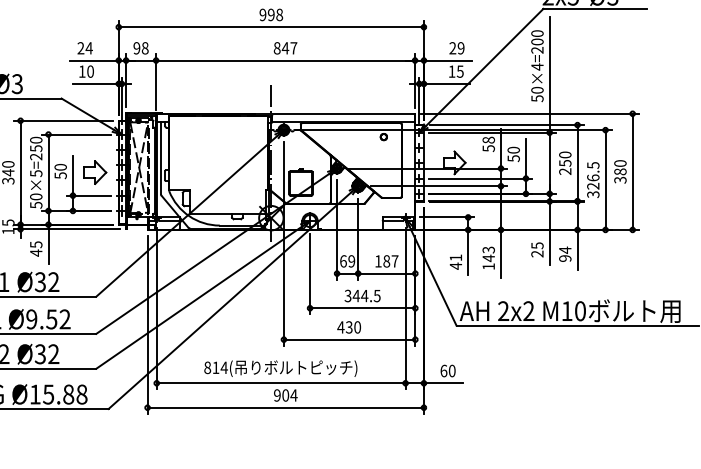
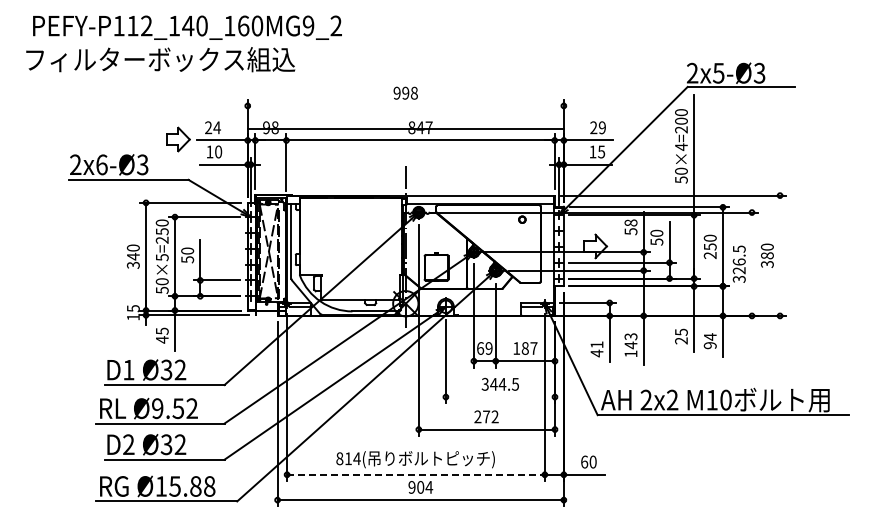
line: (271, 26) -> (405, 128), moved
line: (633, 171) -> (780, 255), removed
part: (95, 172) -> (178, 139), moved
line: (605, 179) -> (751, 263), removed
line: (362, 308) -> (500, 397), removed
text: (349, 327) -> (486, 416), 430 -> 272
line: (280, 383) -> (415, 474), solid -> dashed

